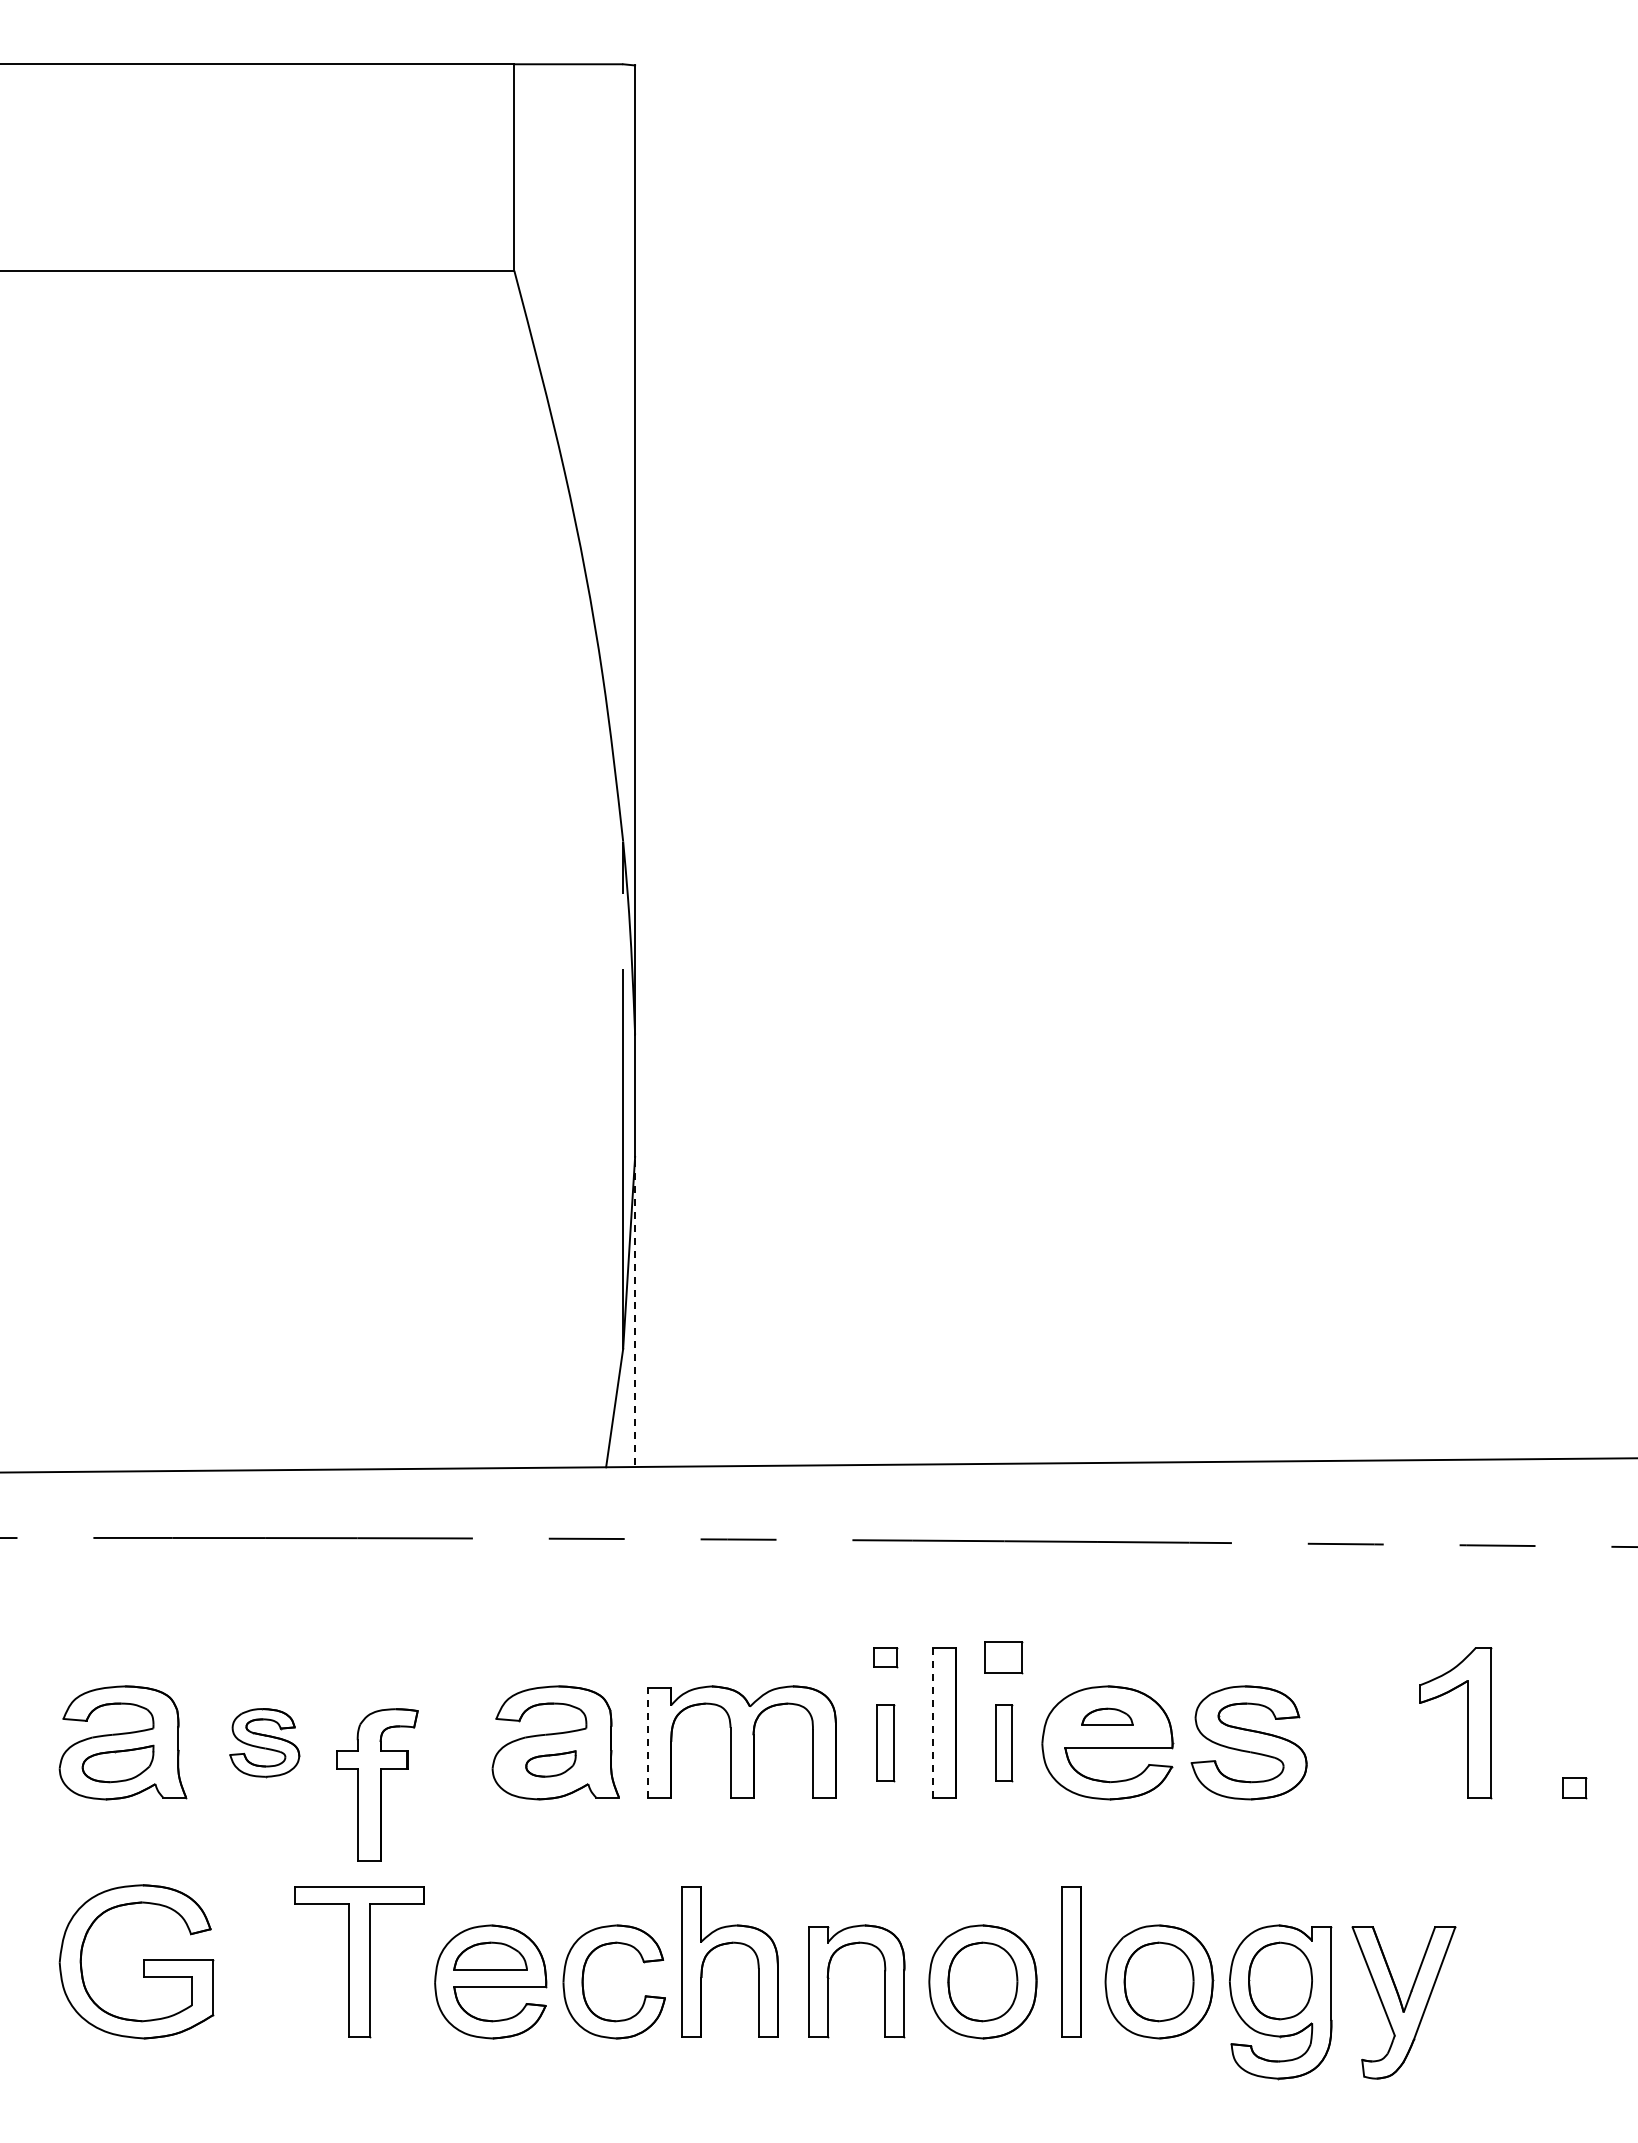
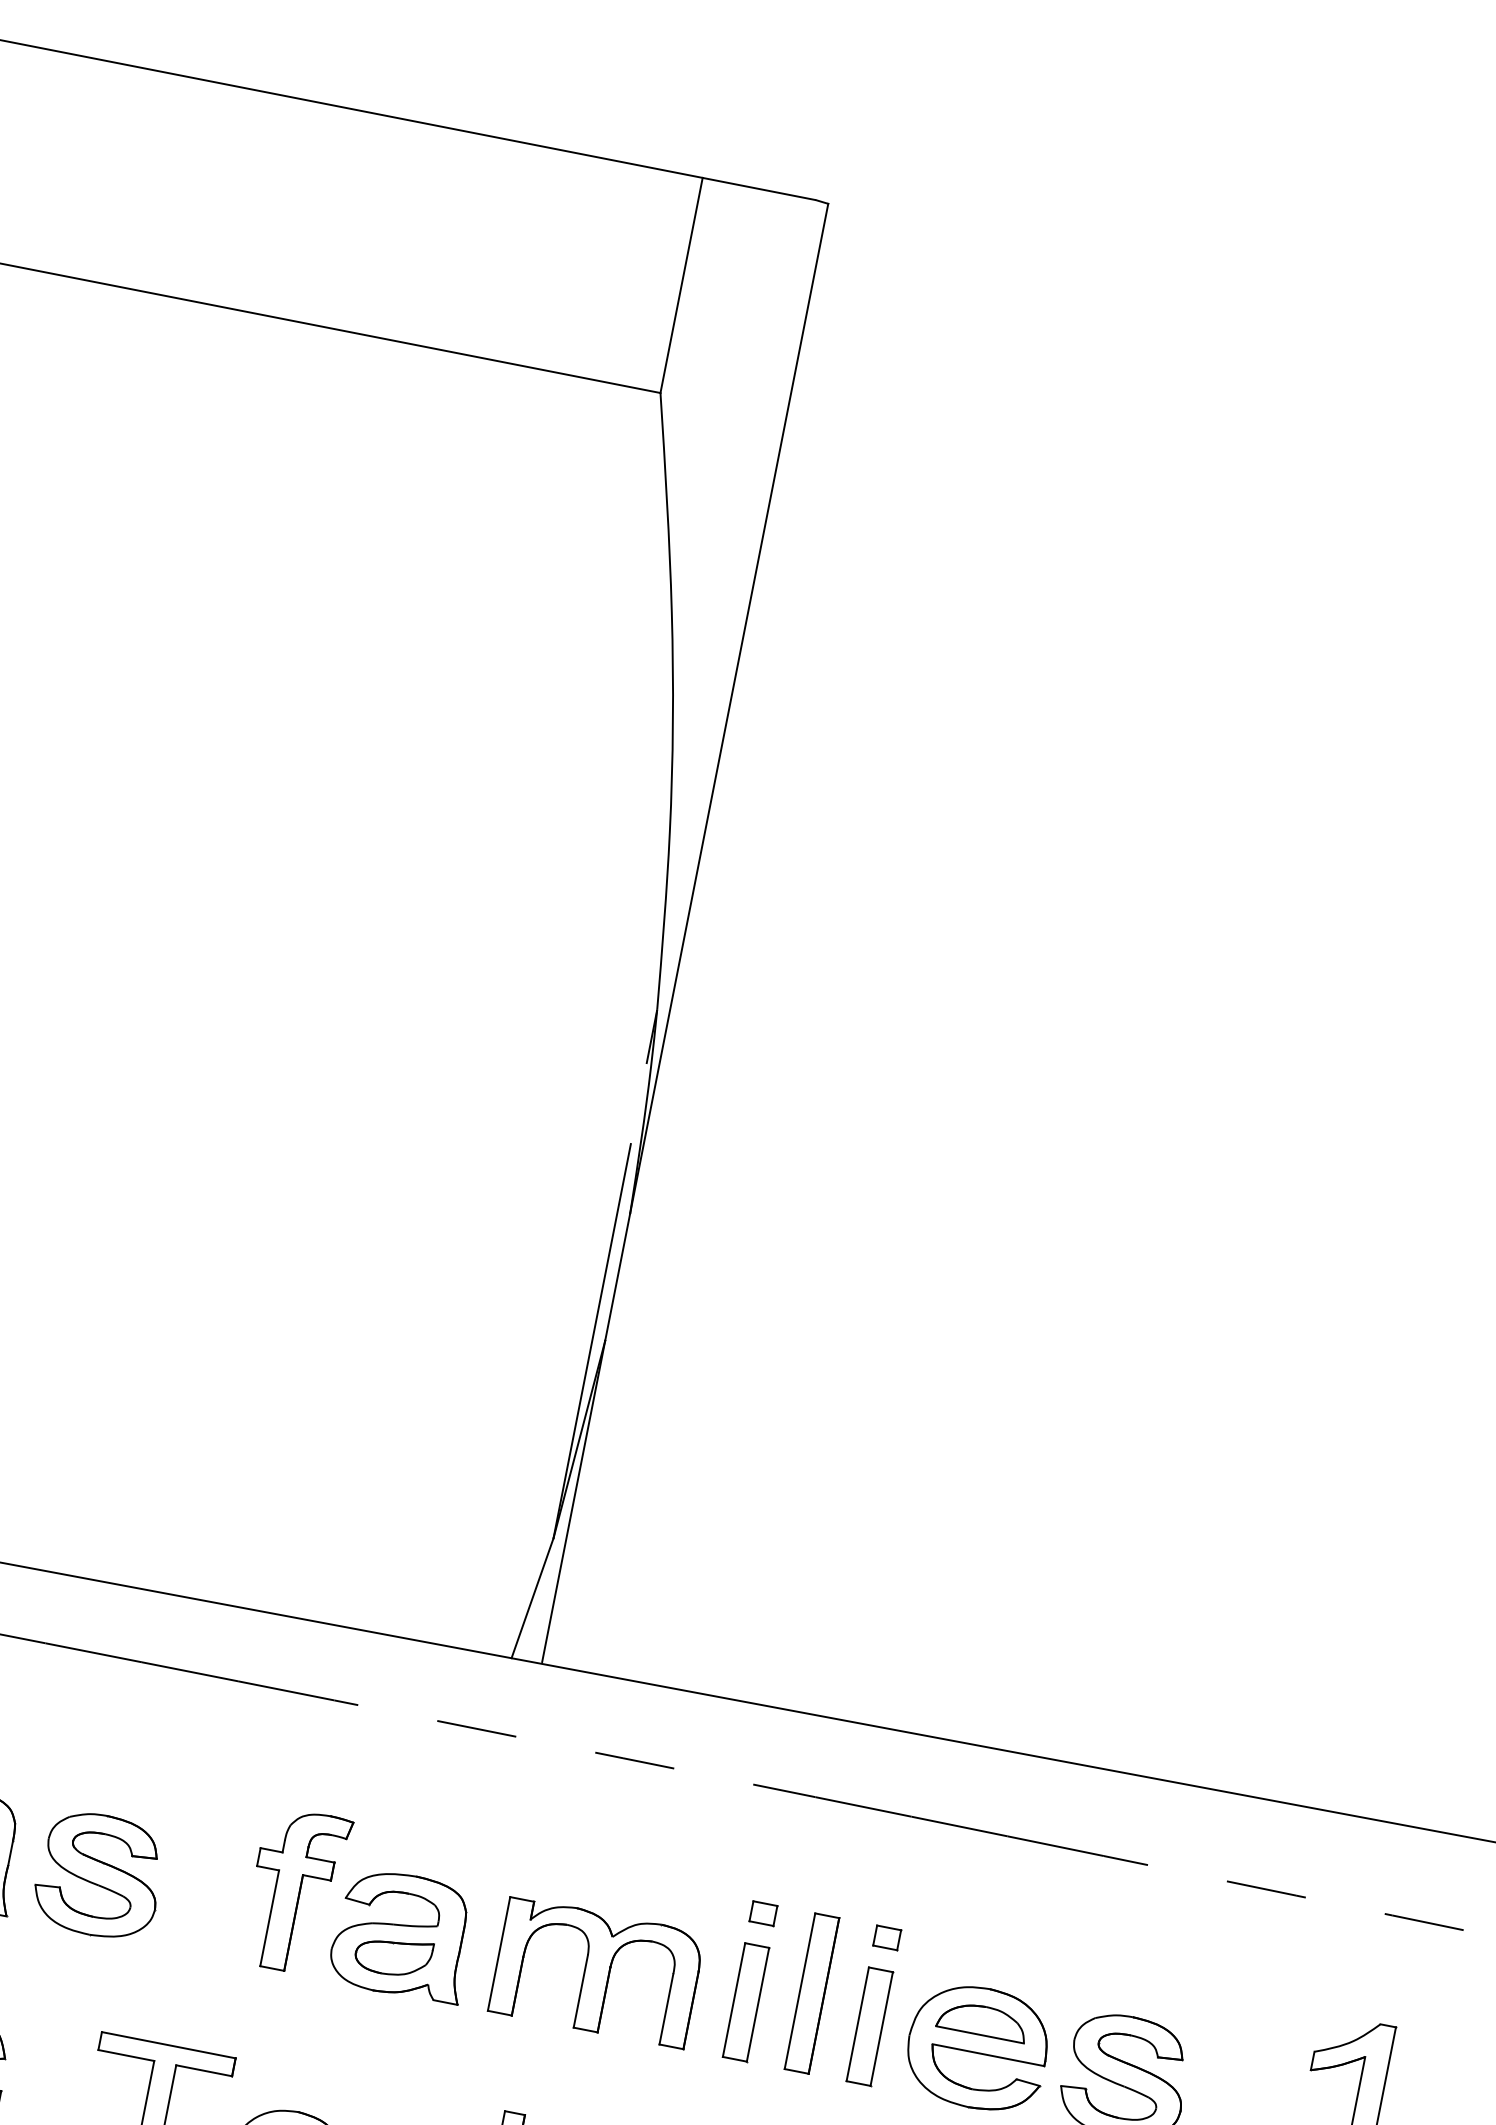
line: (635, 1310) -> (574, 1500), dashed -> solid
part: (1004, 1657) -> (887, 1937), size x0.62
part: (1107, 1716) -> (982, 2020), size x1.67
line: (933, 1722) -> (800, 1991), dashed -> solid
part: (264, 1742) -> (99, 1875), size x1.67
line: (648, 1742) -> (499, 1953), dashed -> solid
part: (885, 1743) -> (746, 2003), size x1.43
part: (1004, 1743) -> (870, 2027), size x1.43
part: (550, 1763) -> (393, 1955), size x1.43
part: (377, 1784) -> (296, 1891), moved

